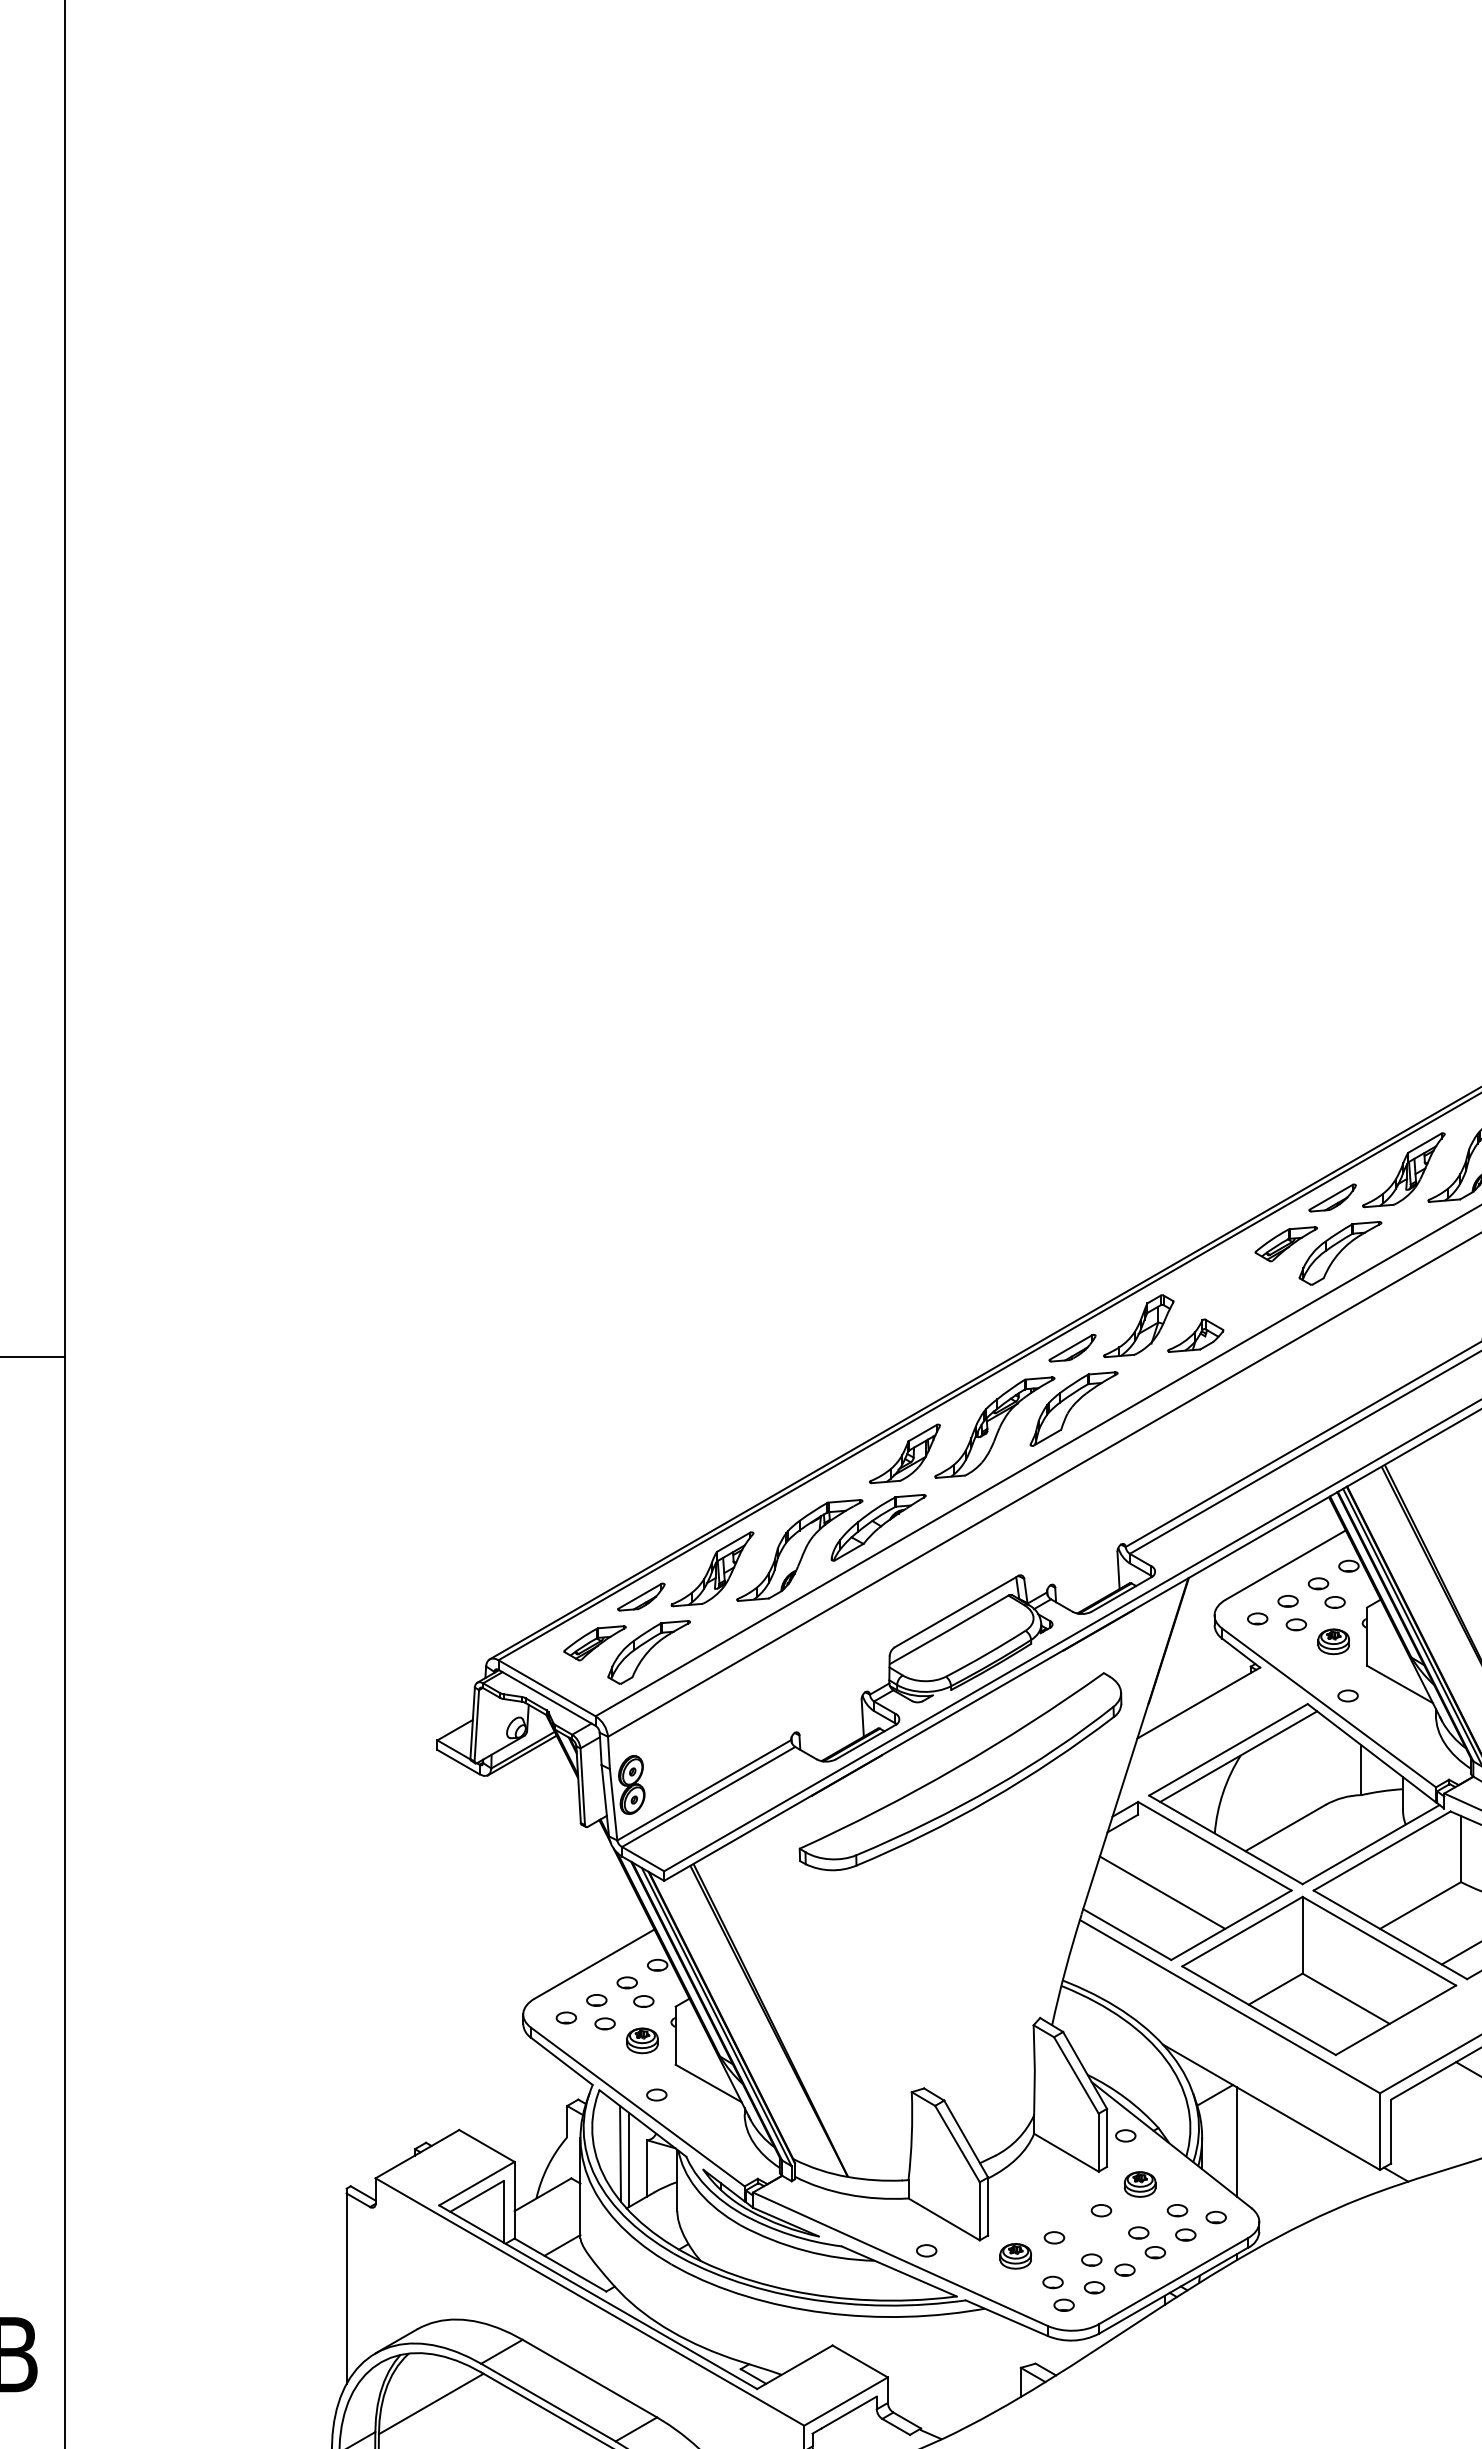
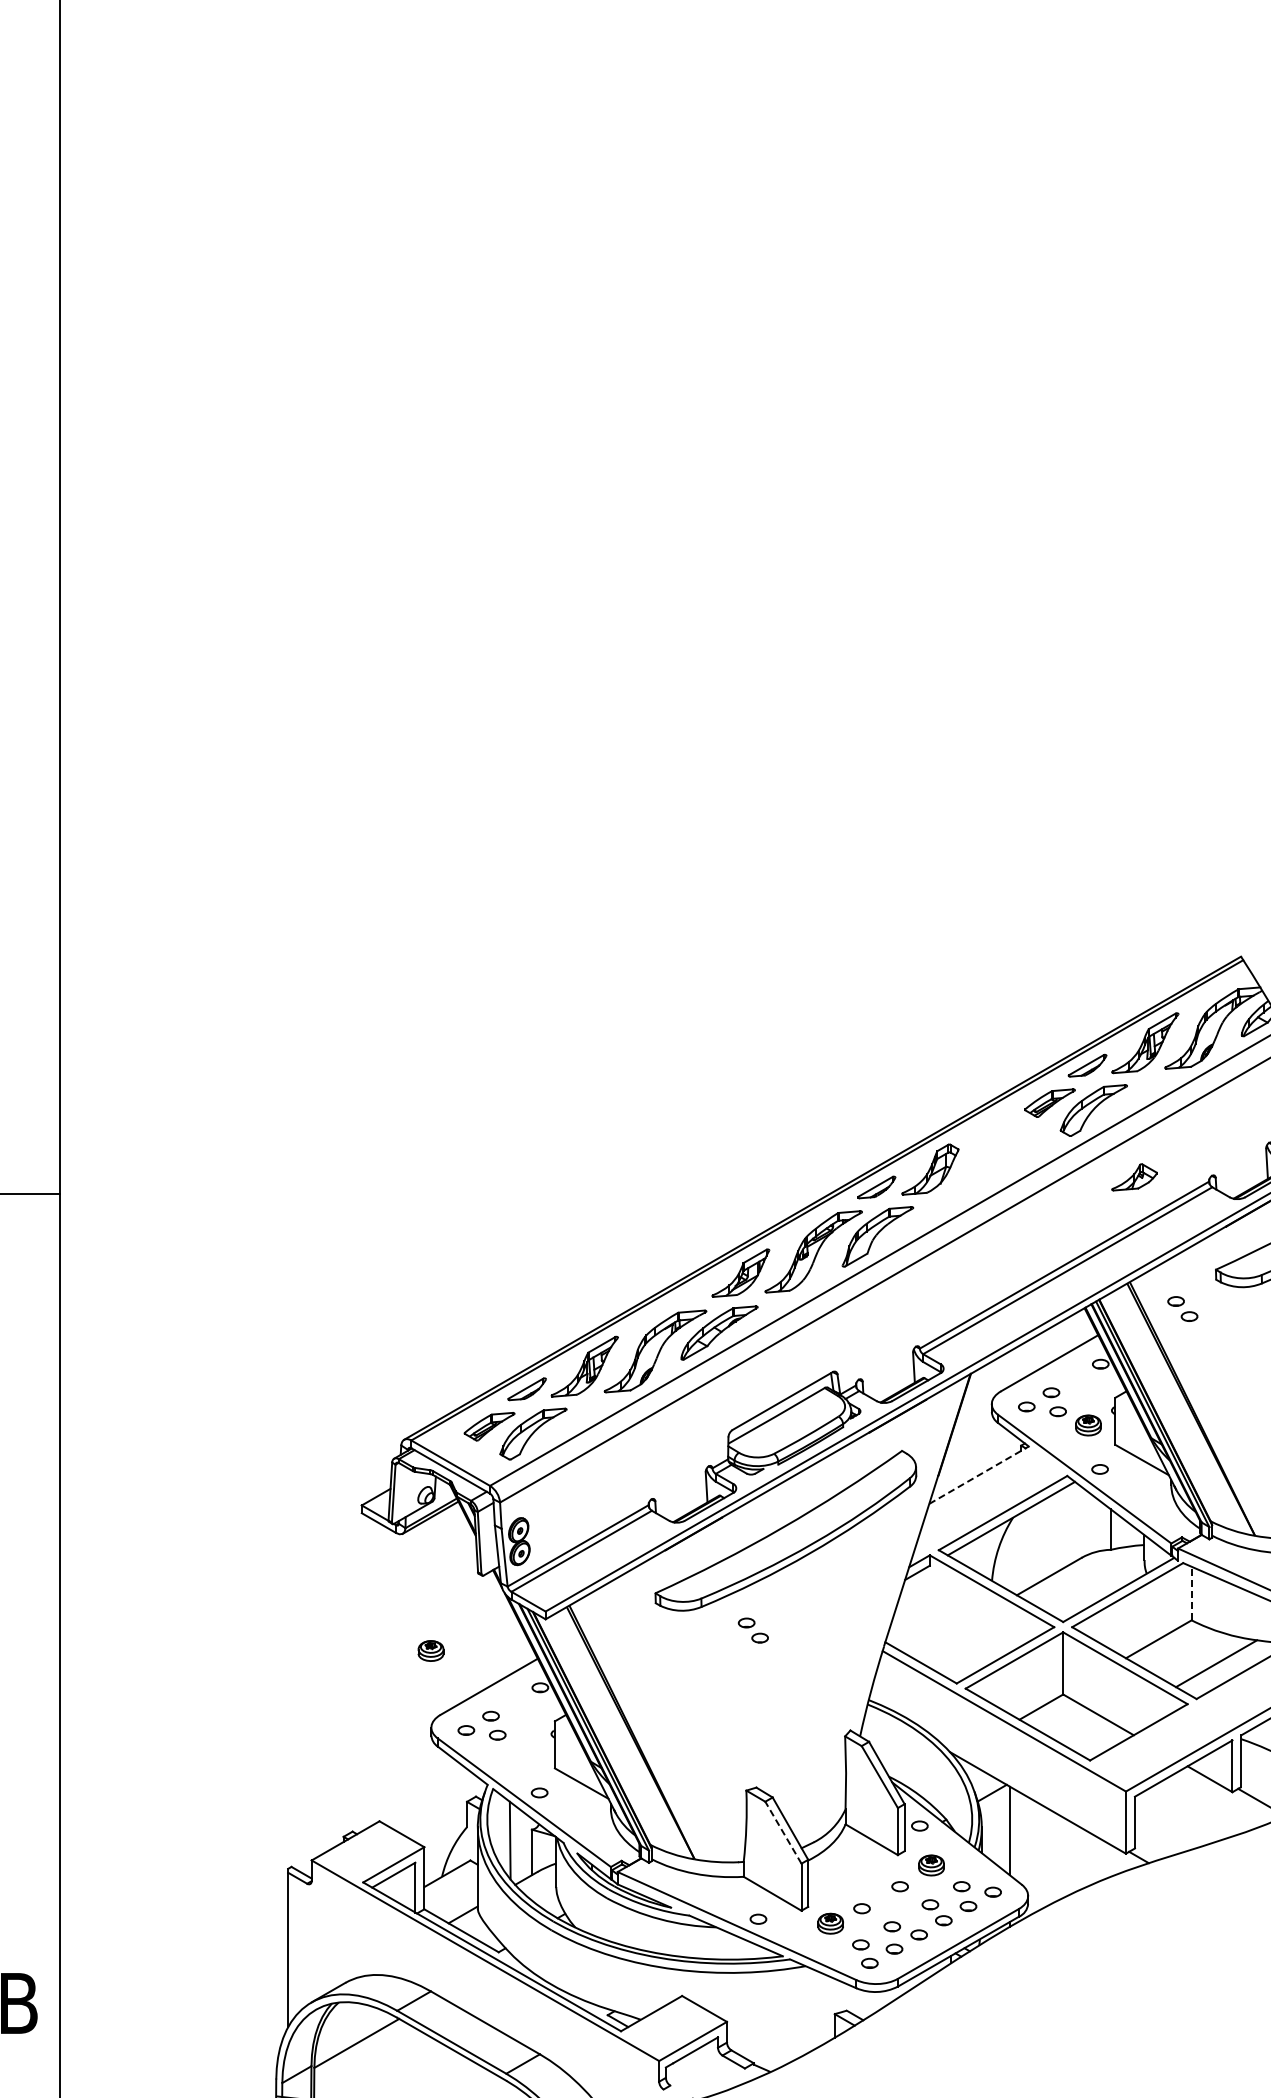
part: (1195, 1335) -> (1134, 1177), moved
part: (1326, 1592) -> (1182, 1308), moved
line: (1199, 1702) -> (979, 1474), solid -> dashed
line: (1460, 1849) -> (1191, 1593), solid -> dashed
line: (1162, 1892) -> (949, 1628), removed
part: (634, 1992) -> (752, 1630), moved
part: (641, 2040) -> (430, 1650), moved
line: (957, 2143) -> (783, 1832), solid -> dashed
line: (629, 2159) -> (517, 1845), removed

